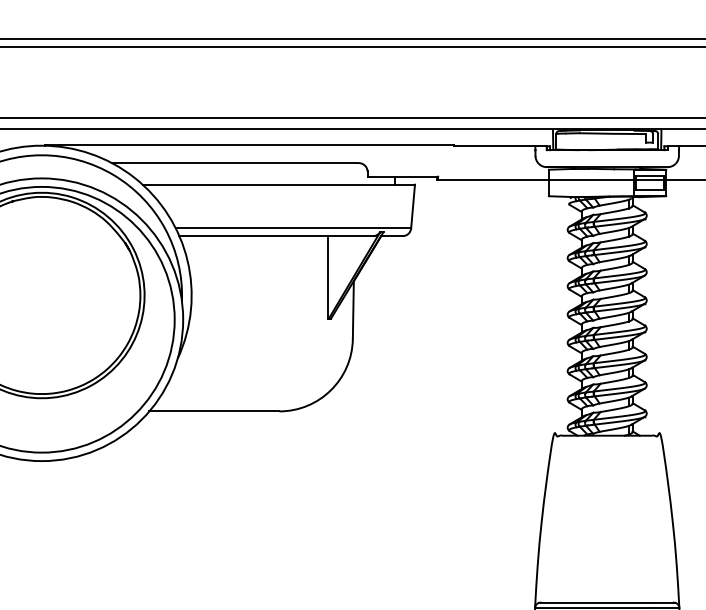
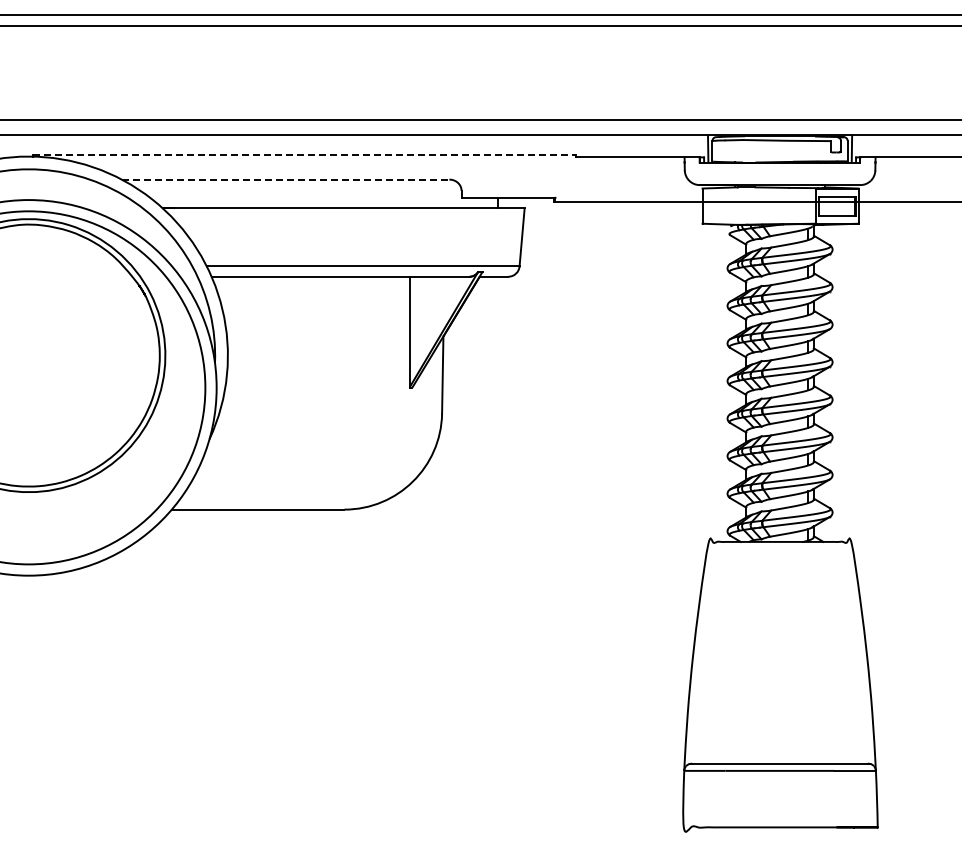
line: (250, 144) -> (305, 155), solid -> dashed
line: (234, 162) -> (285, 179), solid -> dashed

